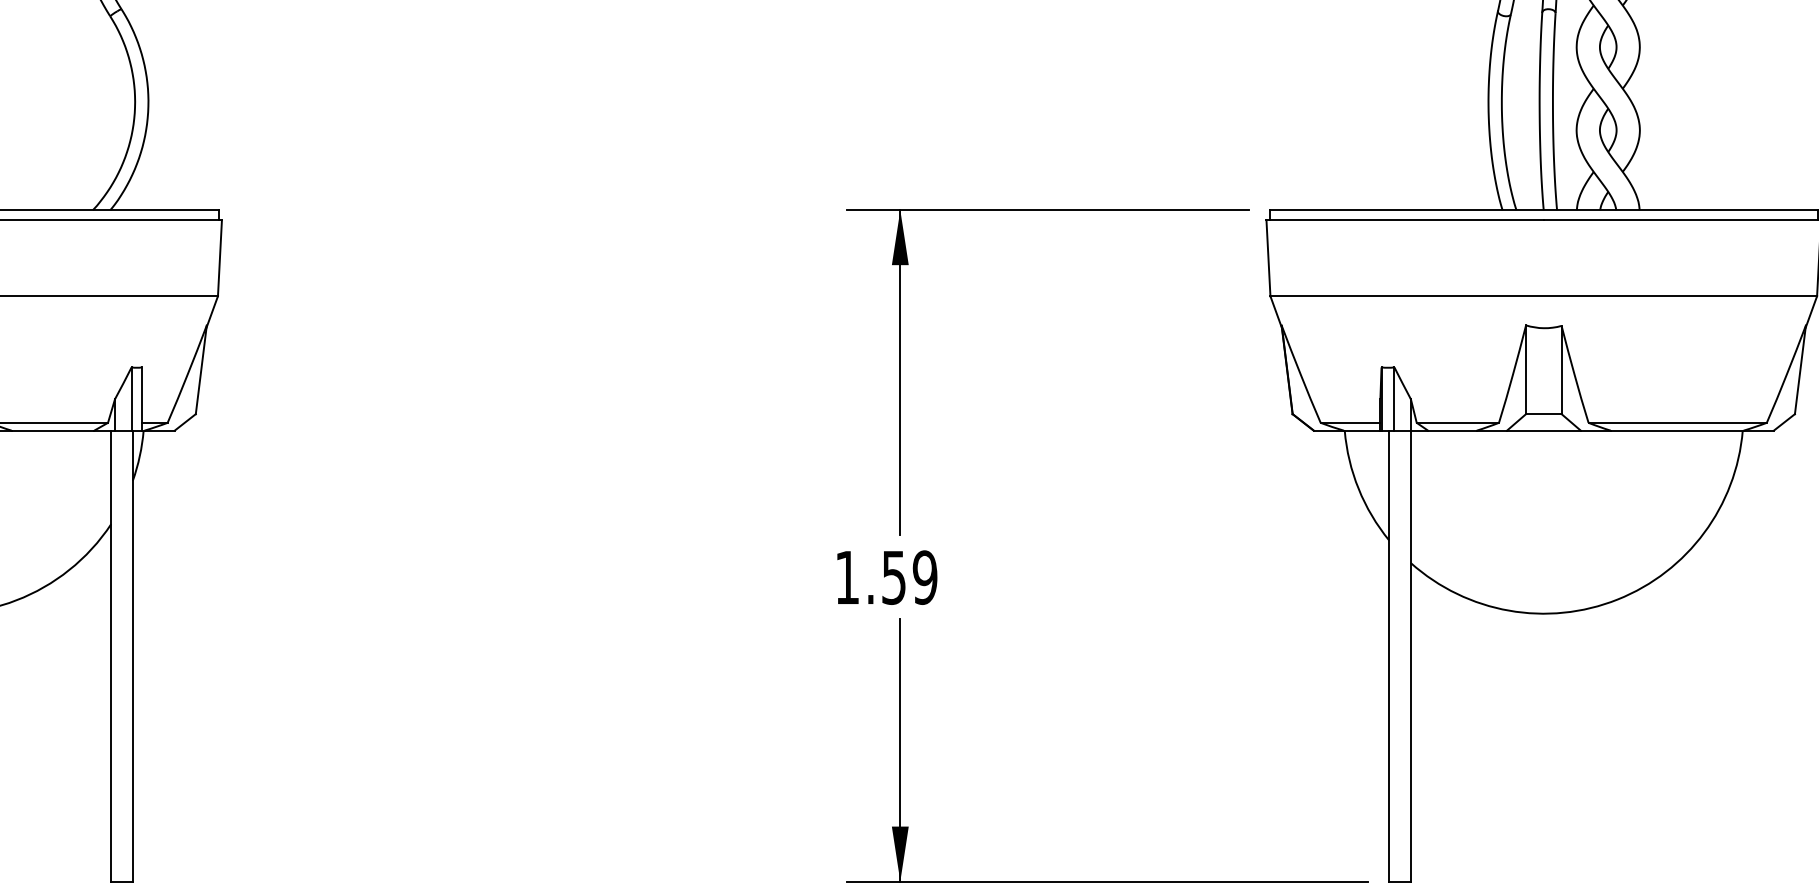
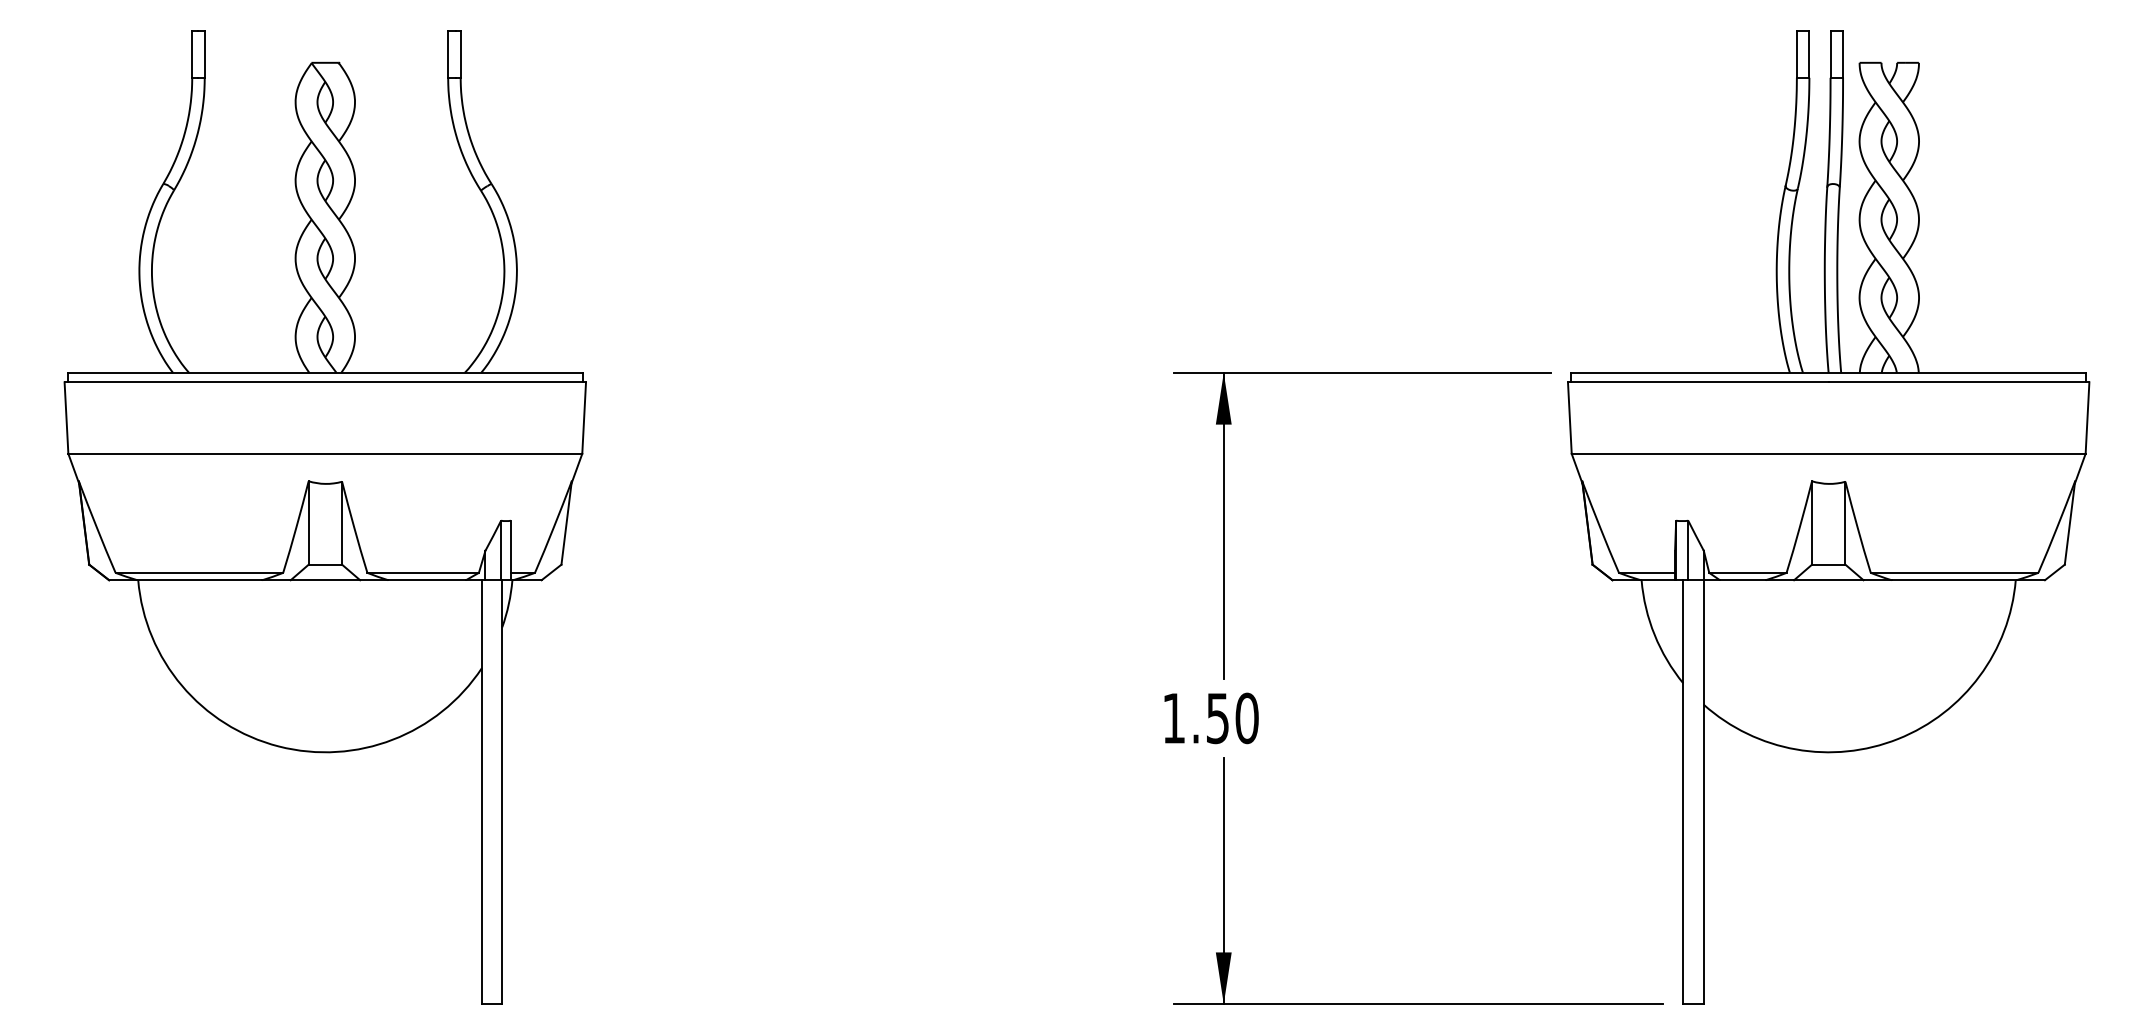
text: (924, 577) -> (1246, 718), 1.59 -> 1.50

